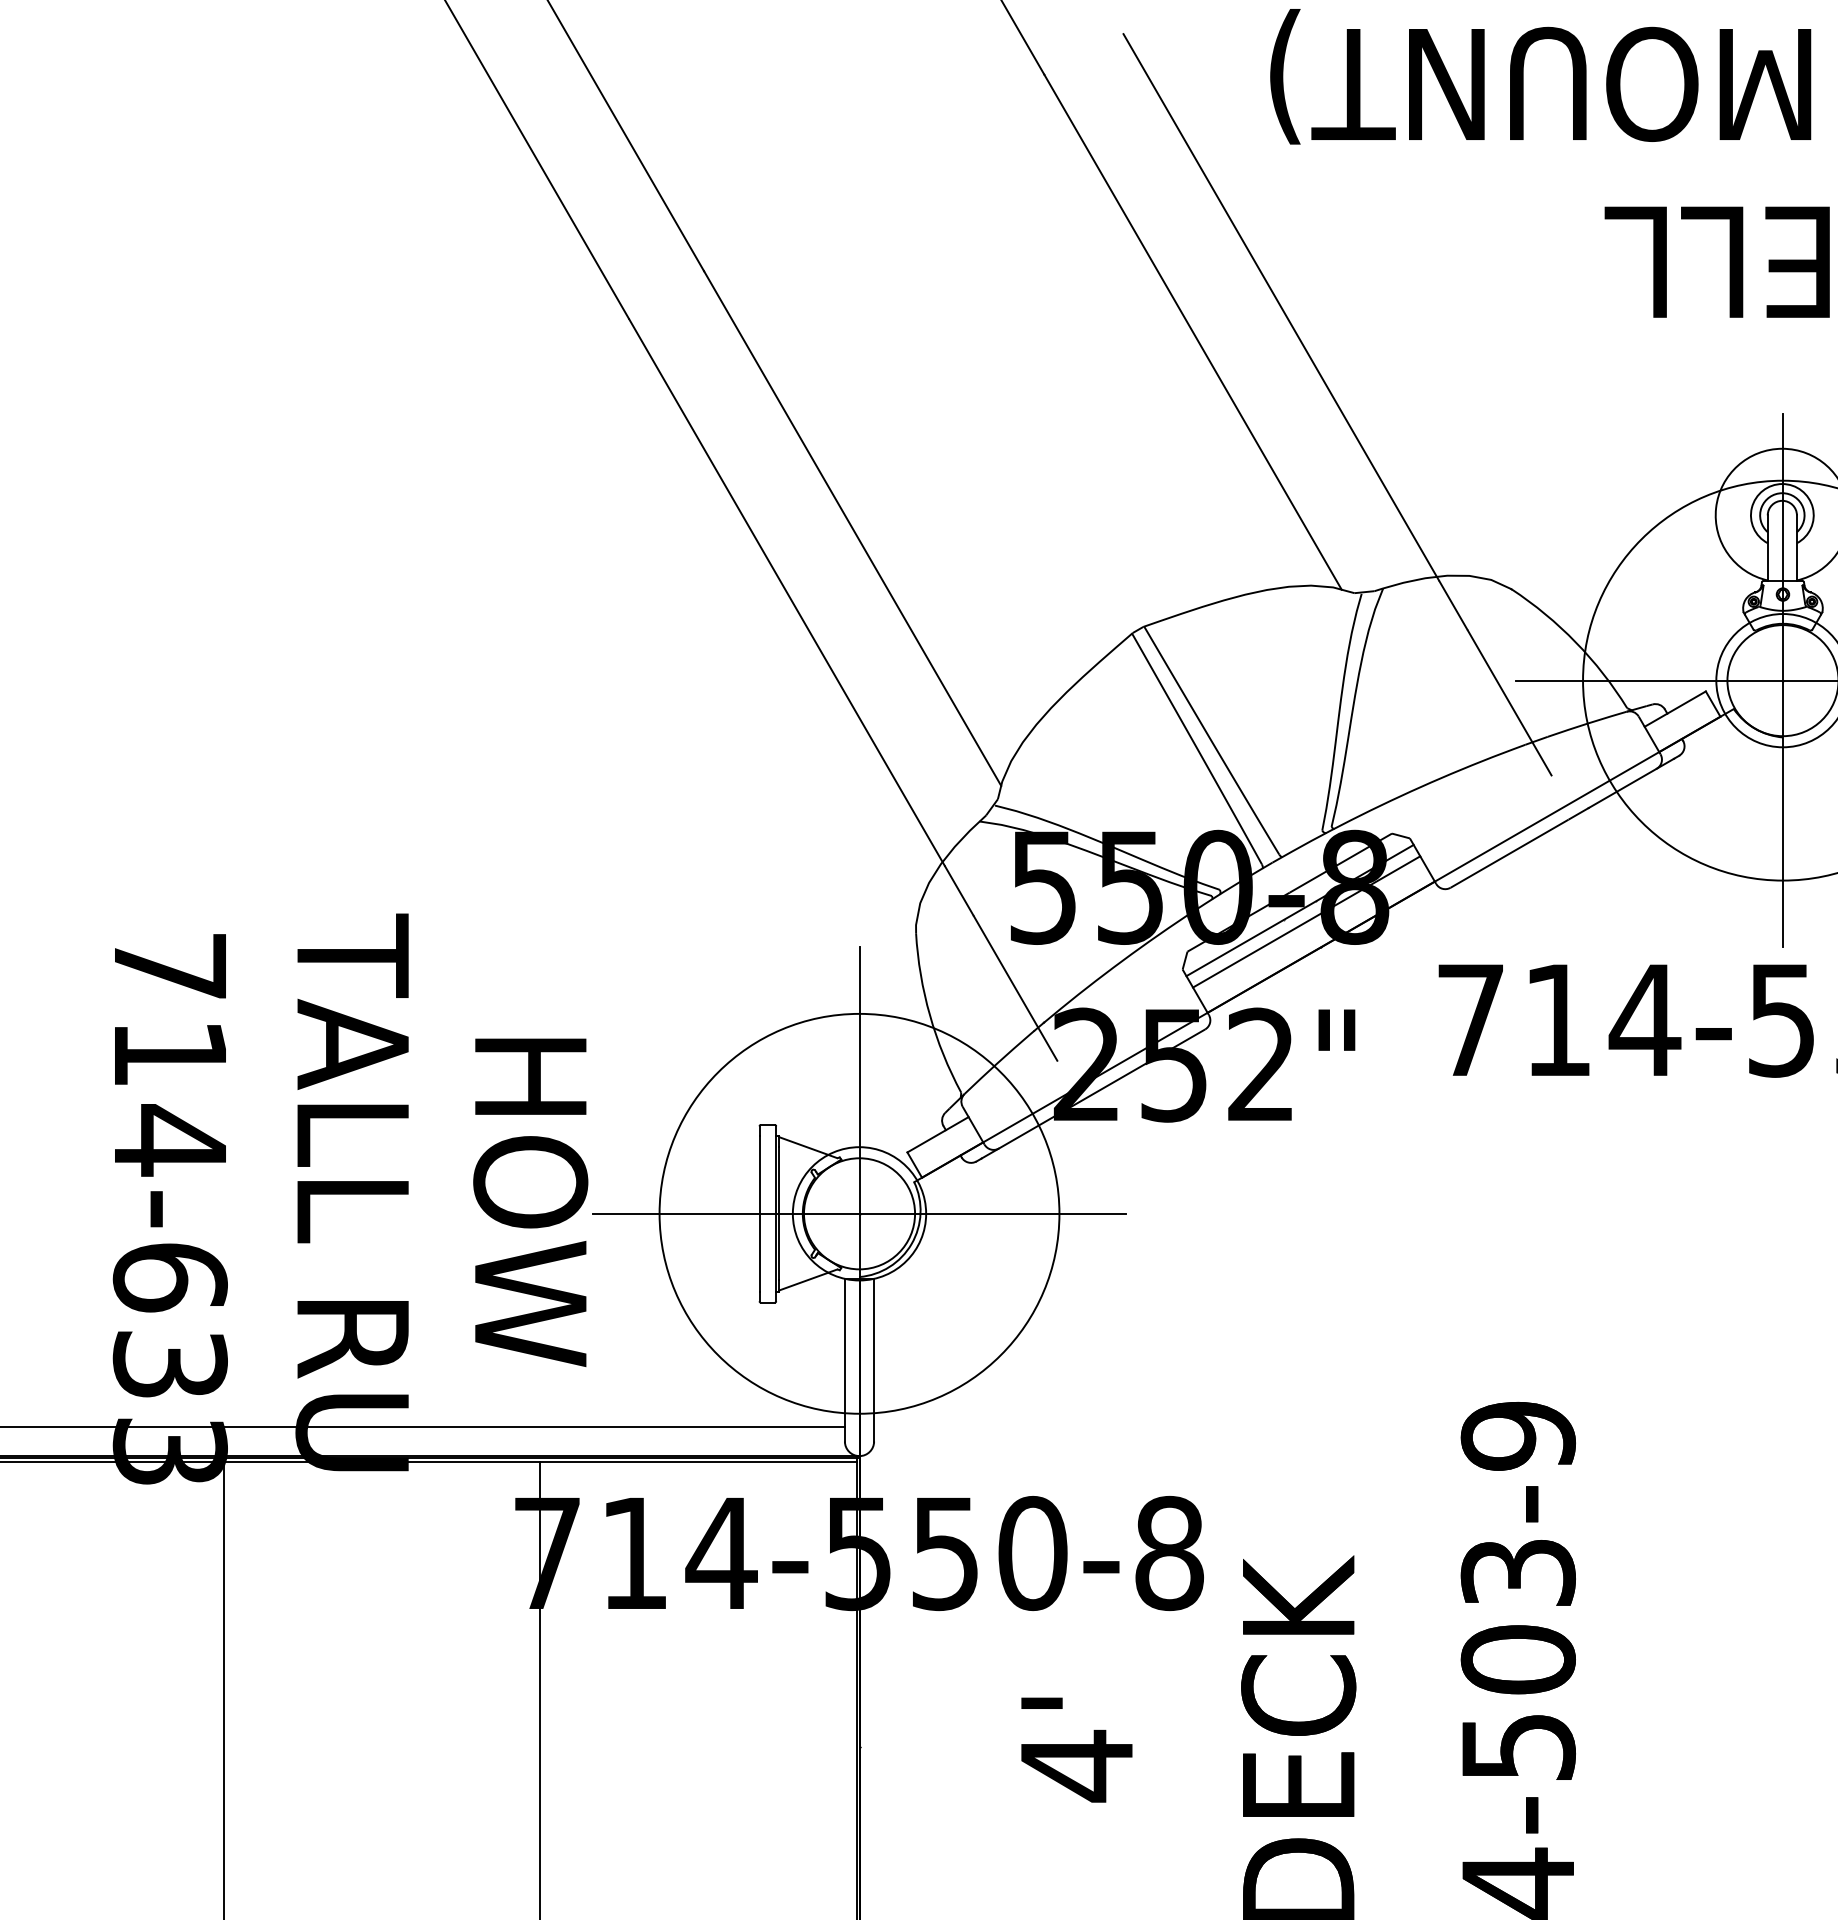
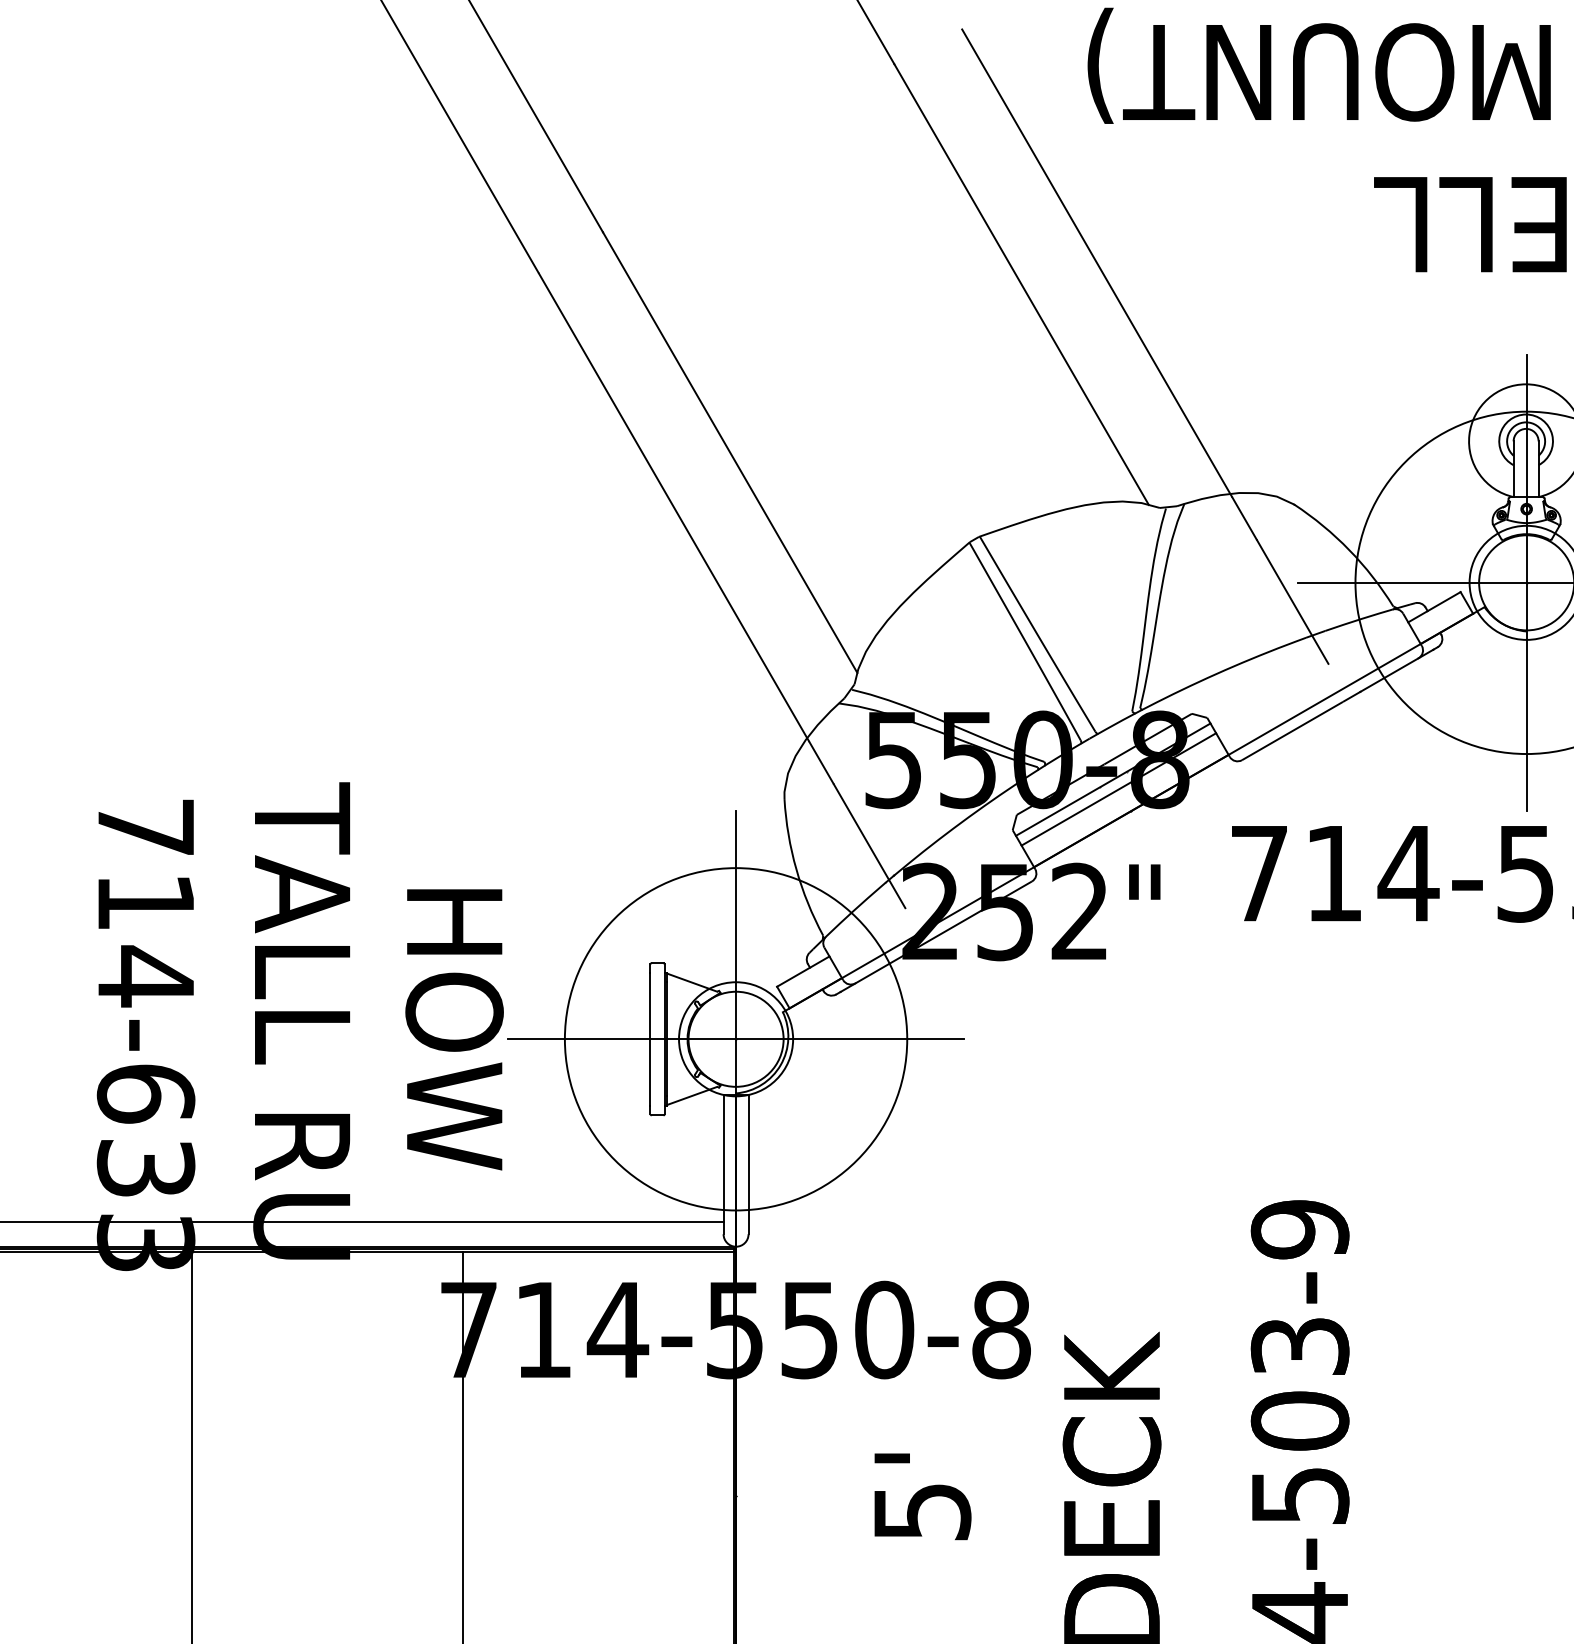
text: (1077, 1765) -> (922, 1511), 4' -> 5'

